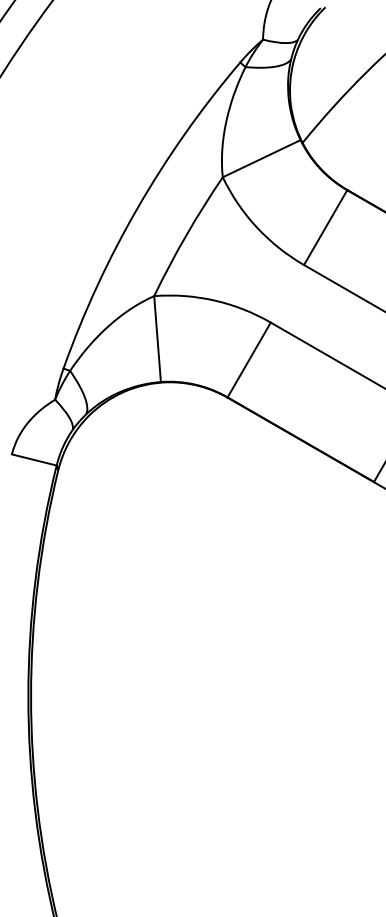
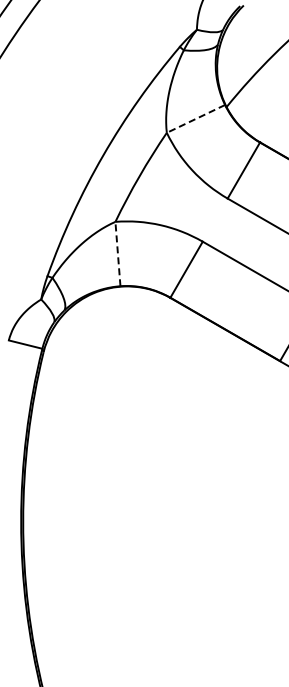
line: (261, 159) -> (195, 119), solid -> dashed
line: (156, 338) -> (117, 253), solid -> dashed

